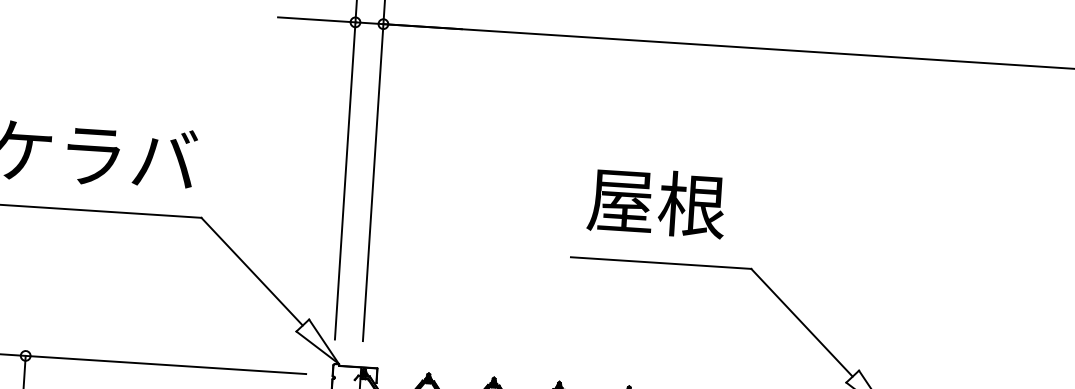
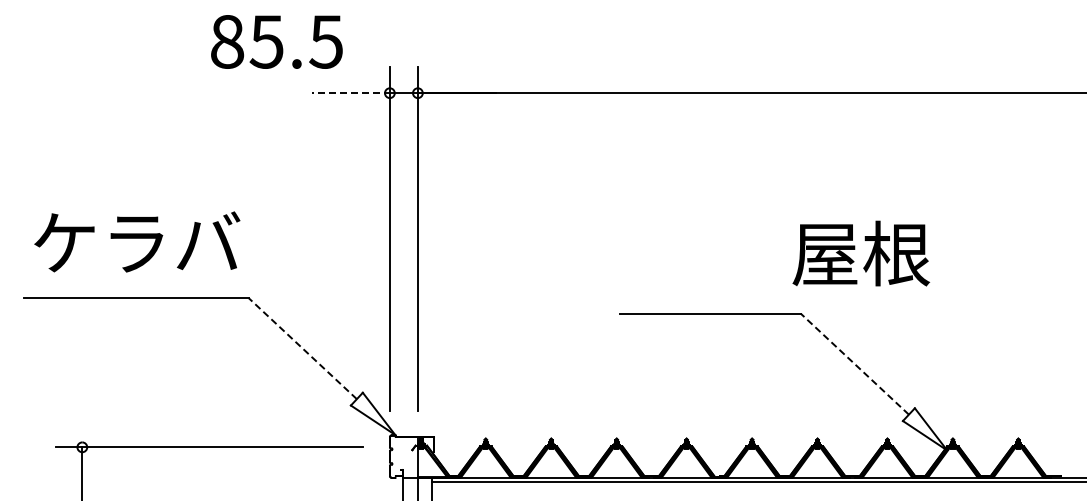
line: (317, 20) -> (351, 93), solid -> dashed
text: (657, 202) -> (861, 253), moved
line: (251, 271) -> (302, 348), solid -> dashed
line: (801, 323) -> (854, 364), solid -> dashed

